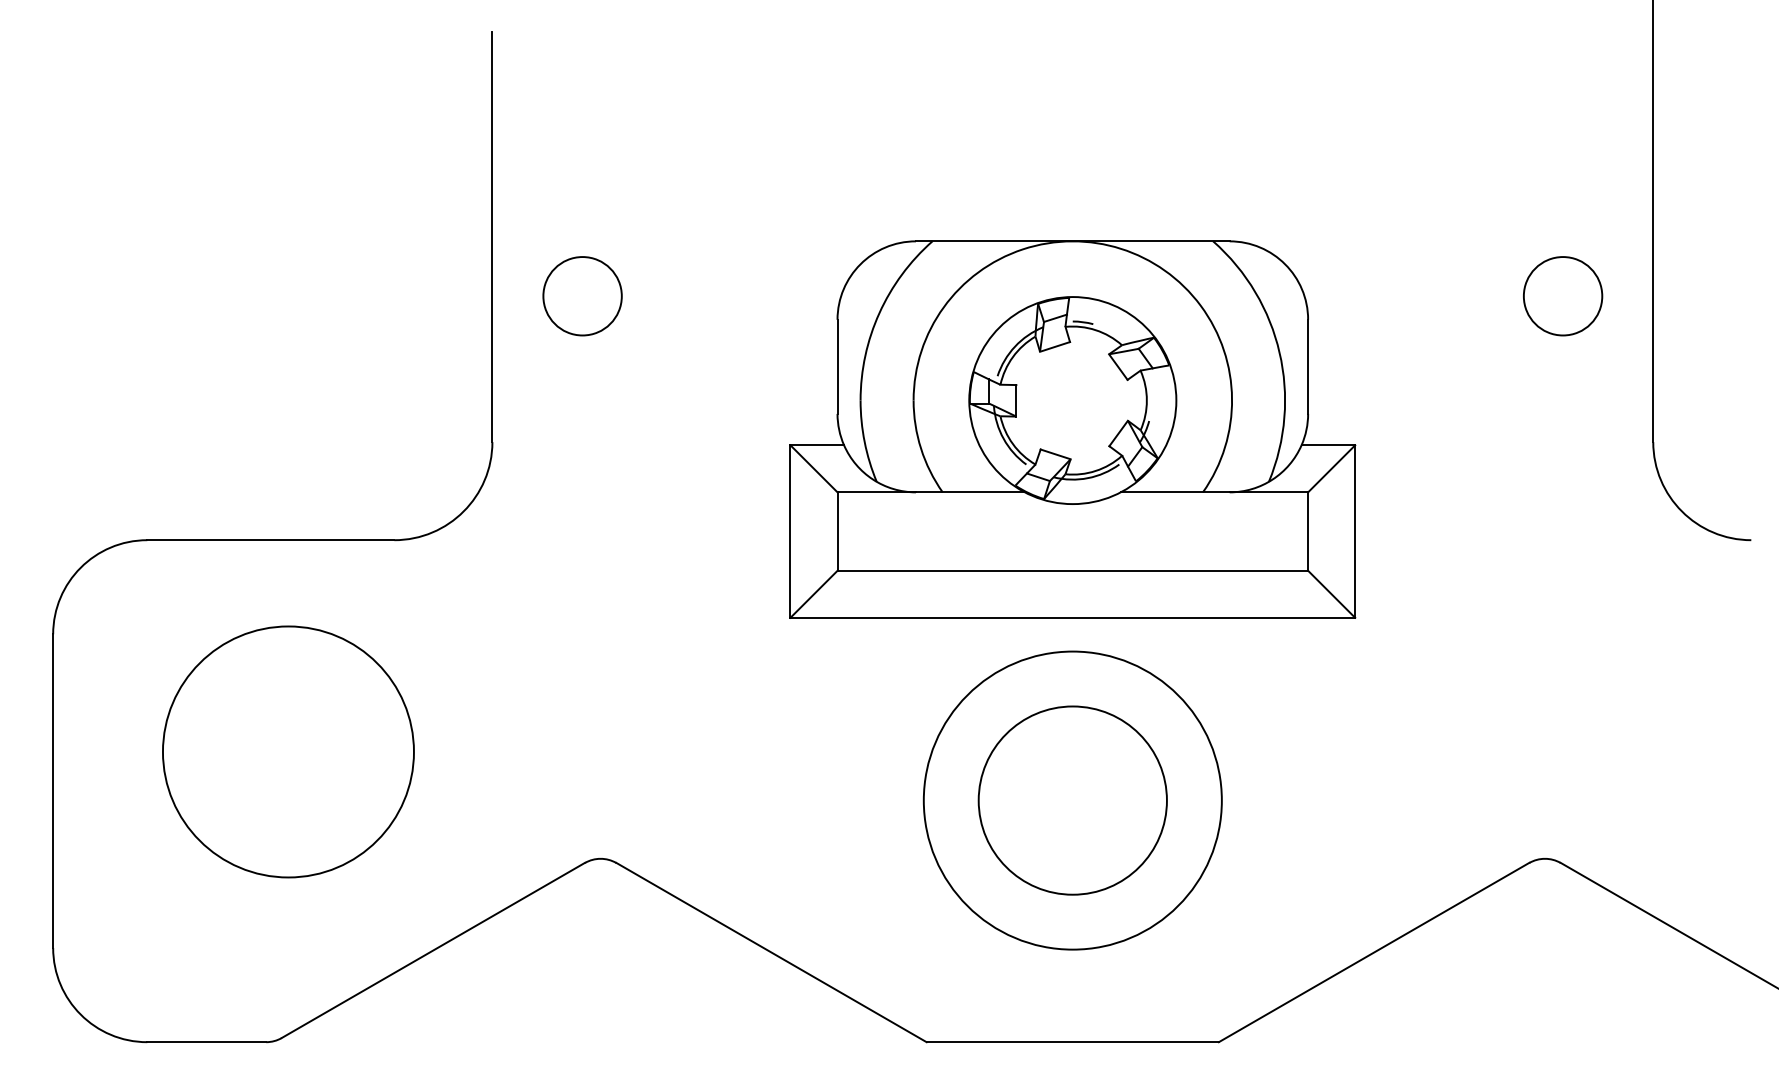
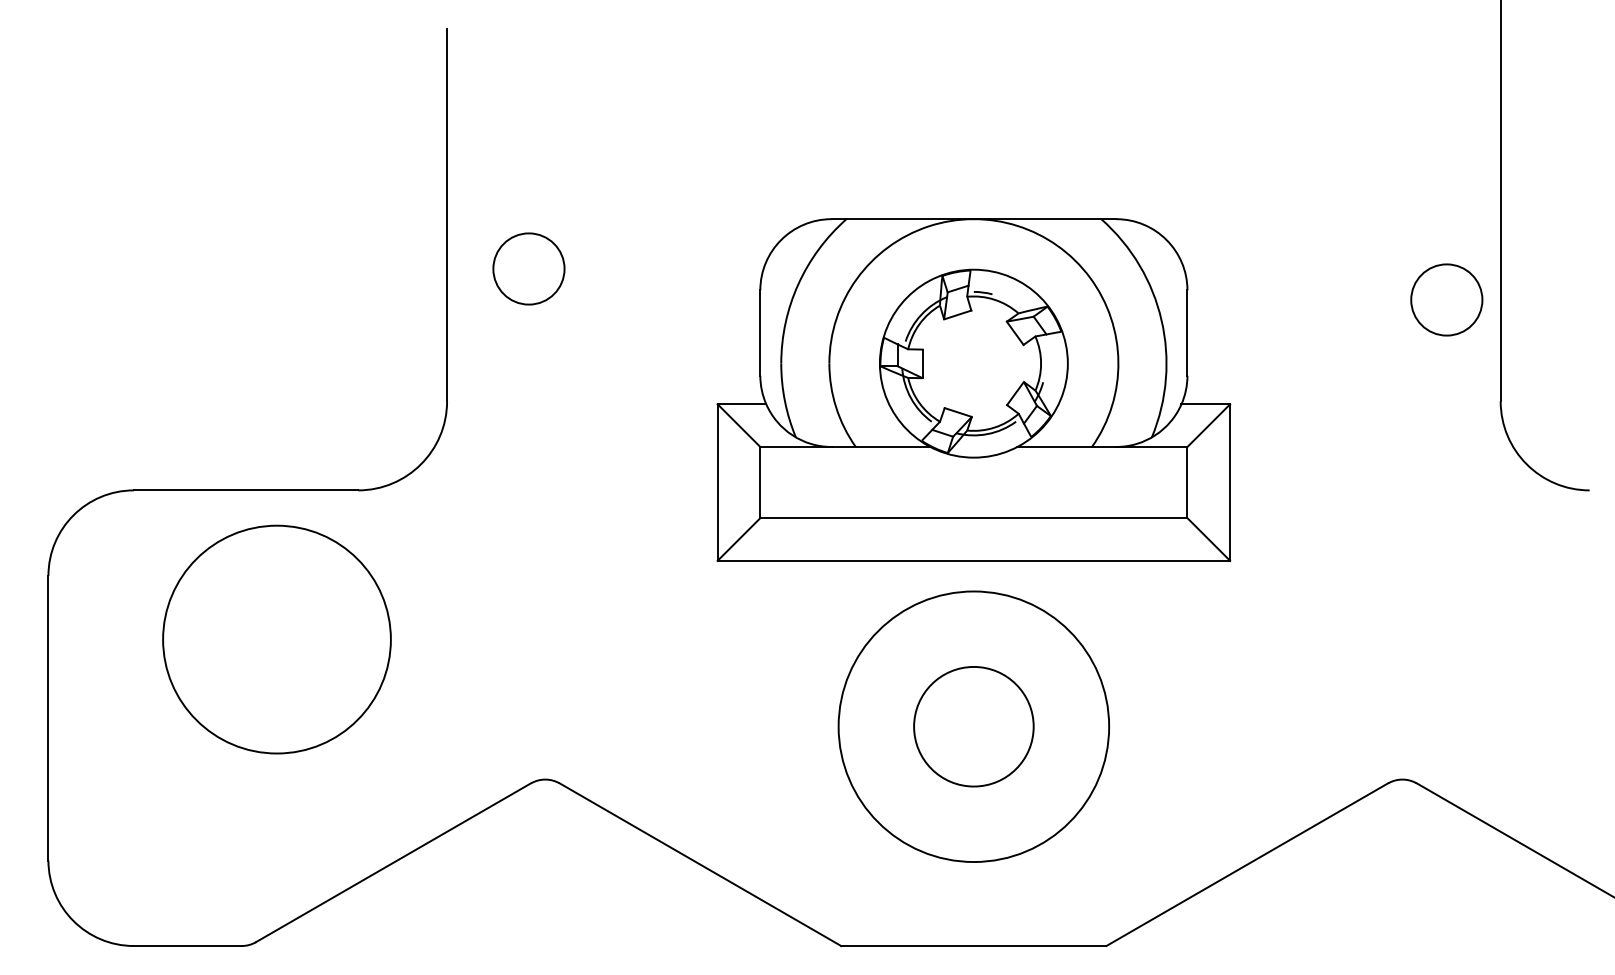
circle: (1562, 295) -> (1446, 299), moved
circle: (287, 751) -> (276, 639), moved
circle: (1072, 800) -> (973, 726), size x0.7

